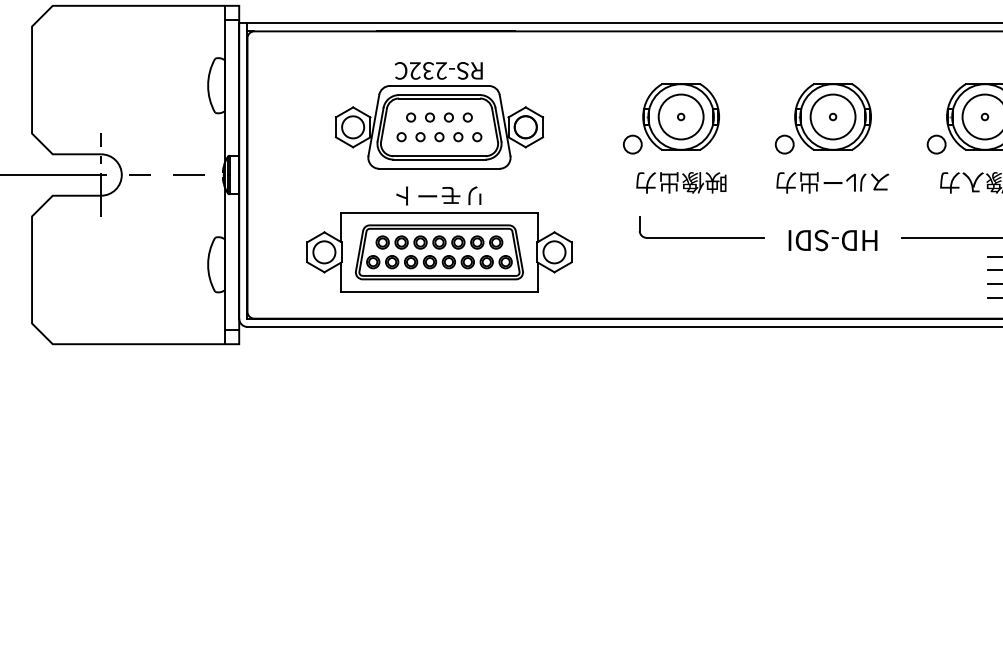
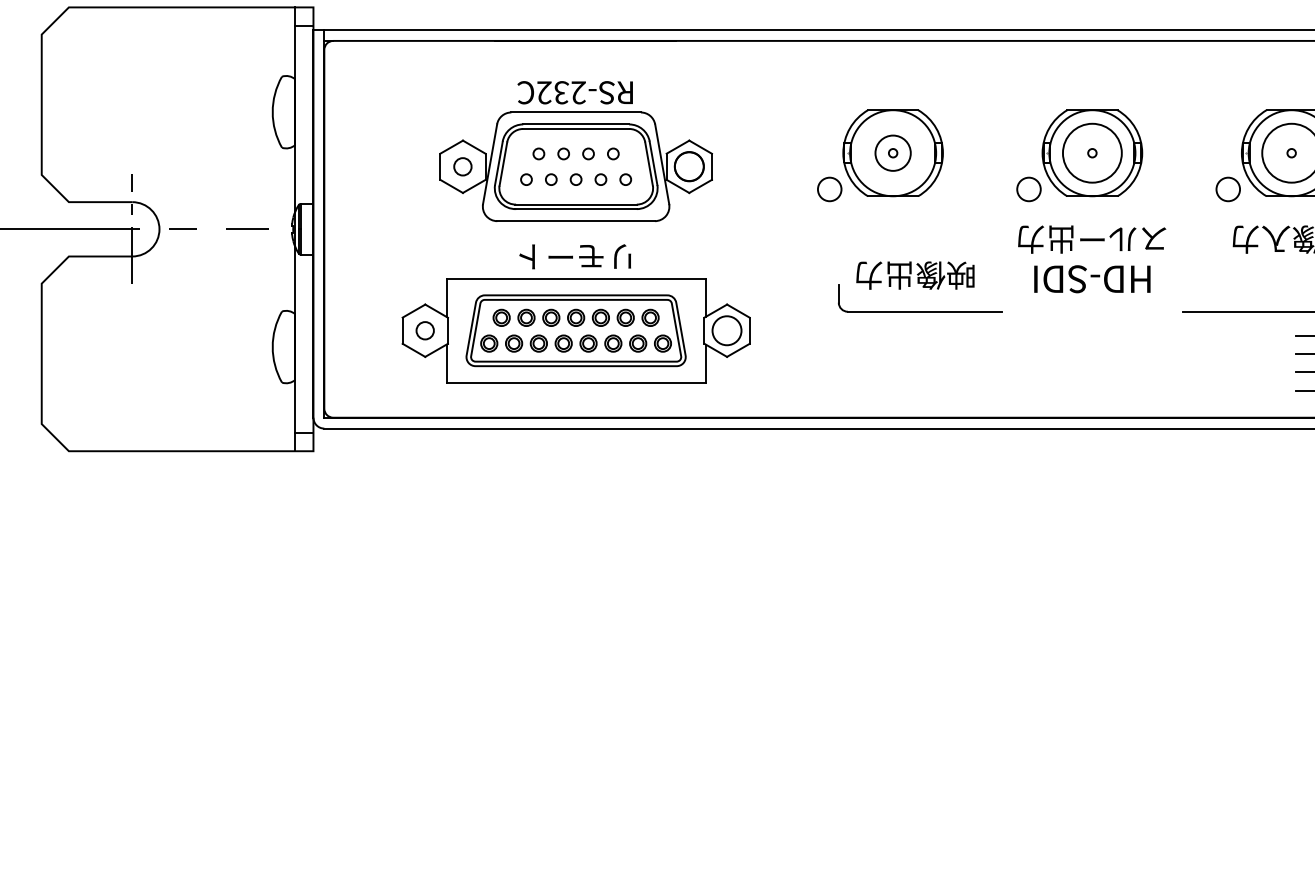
circle: (680, 116) -> (892, 152), size x0.6
circle: (352, 127) -> (462, 166), size x0.6
text: (681, 182) -> (915, 275), moved
text: (833, 240) -> (1092, 279), moved
circle: (323, 252) -> (424, 330), size x0.6

